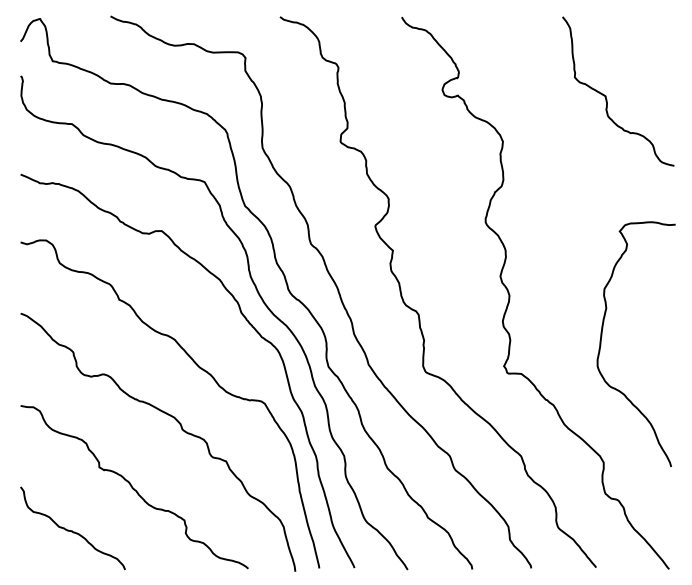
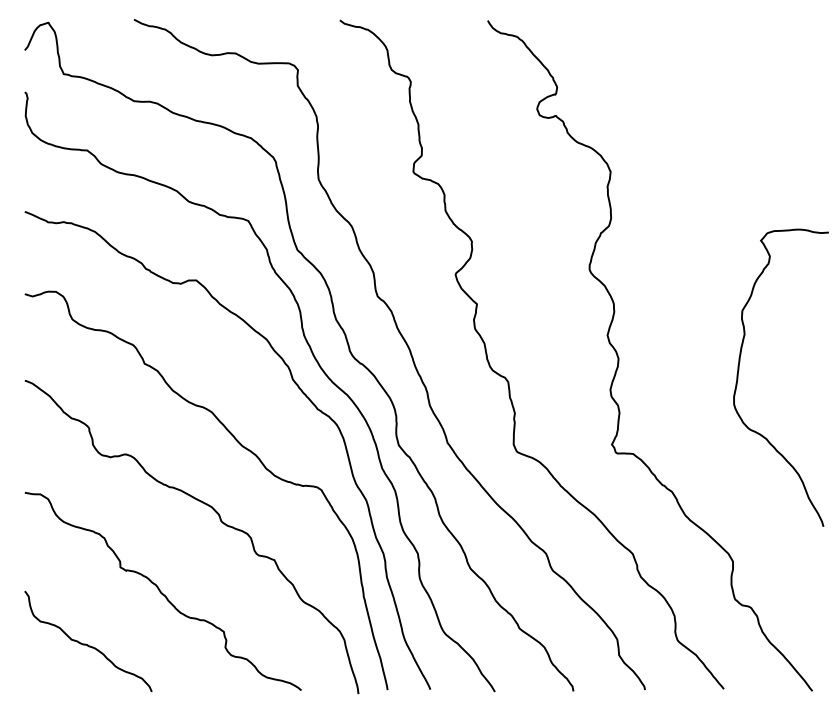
curve: (606, 95) -> (736, 115), removed
curve: (602, 336) -> (740, 368), moved

